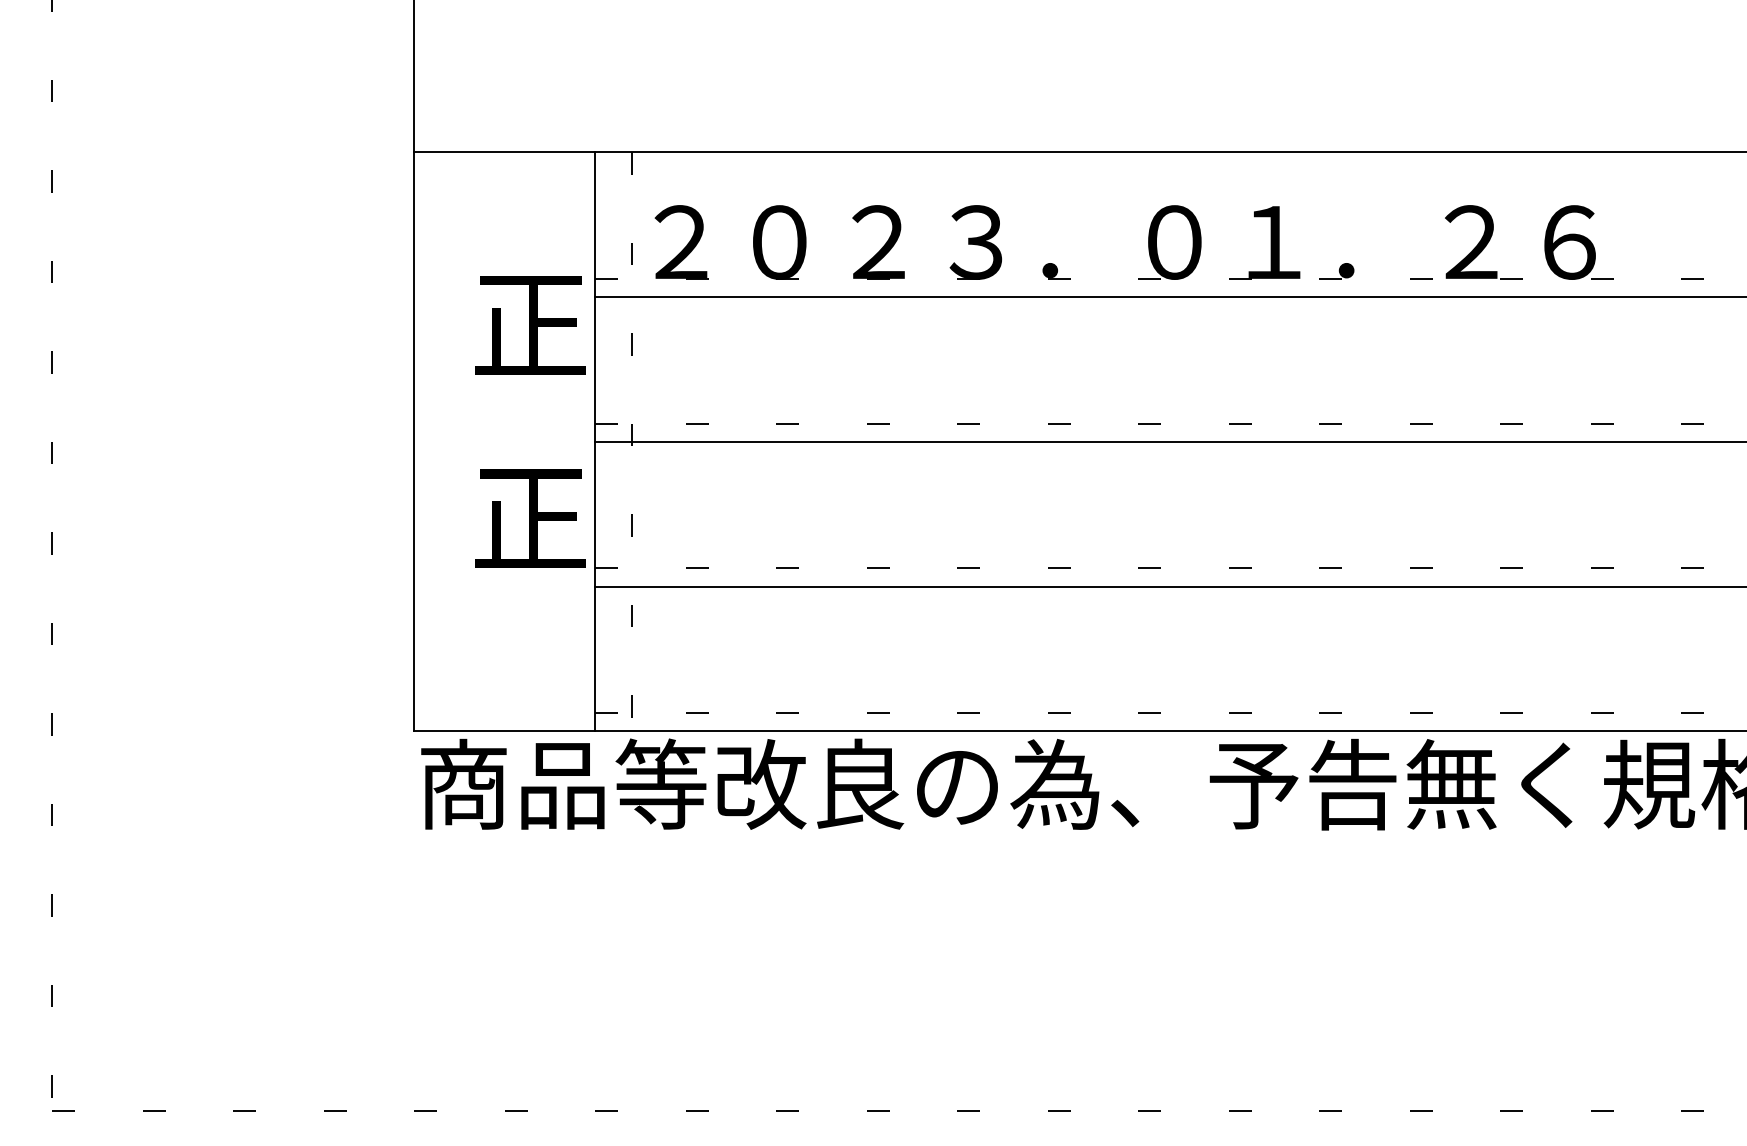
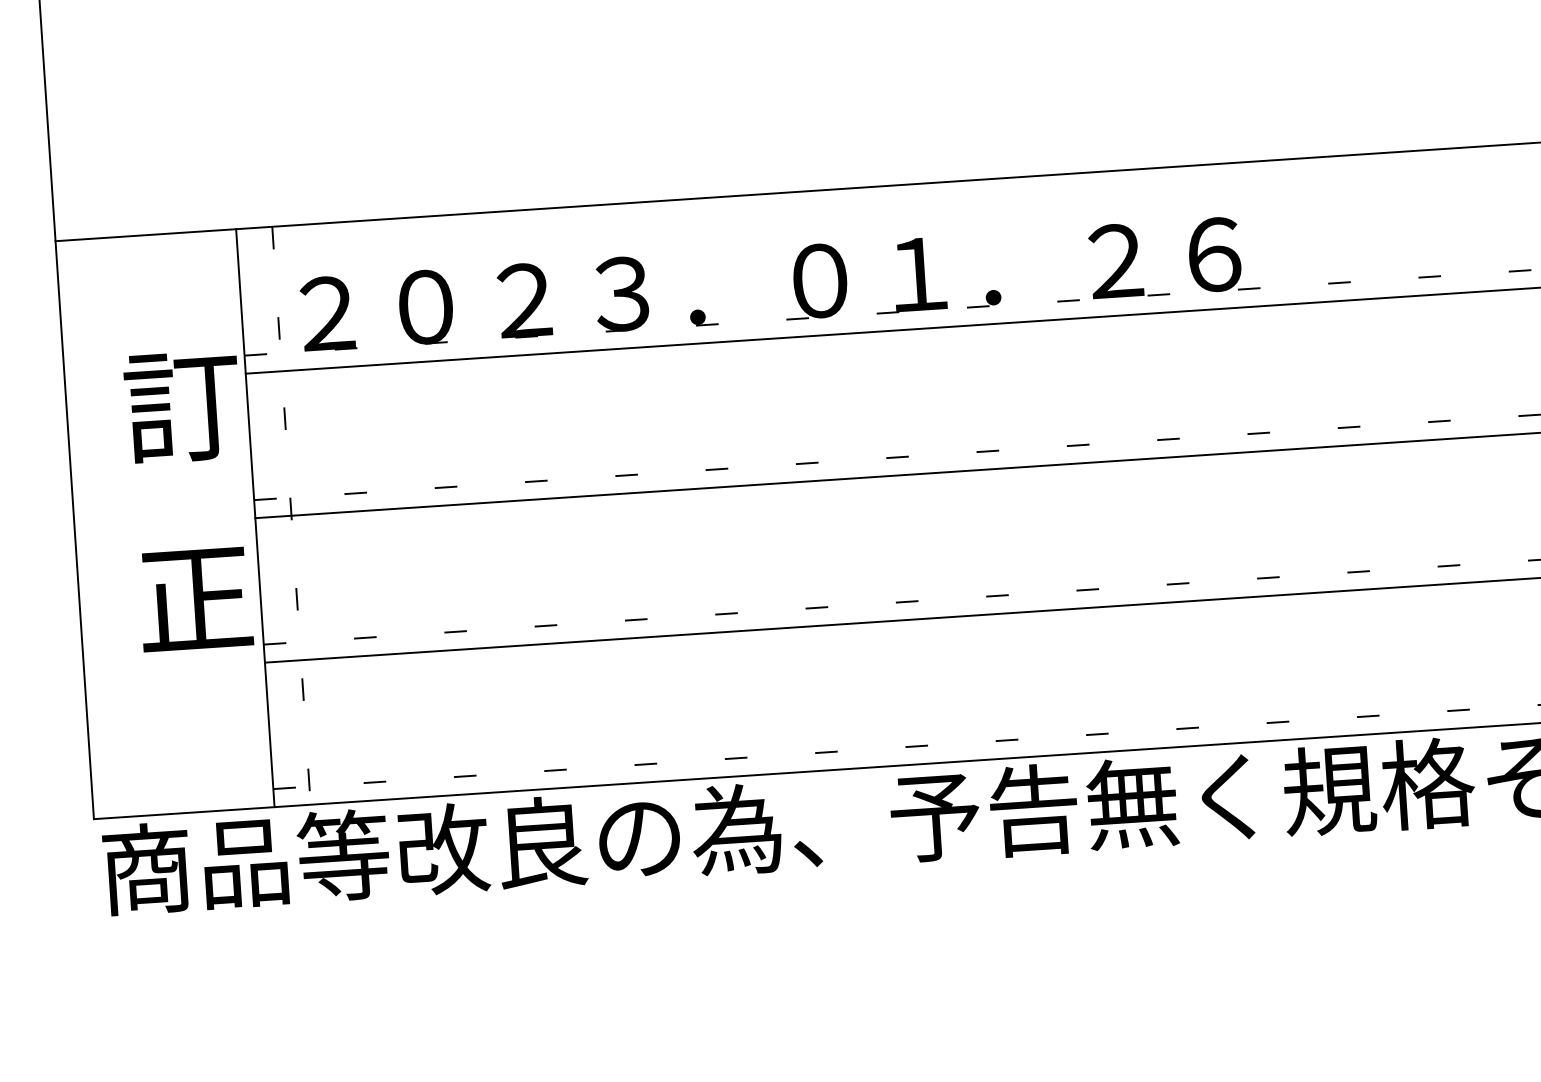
text: (530, 325) -> (182, 406), 正 -> 訂

